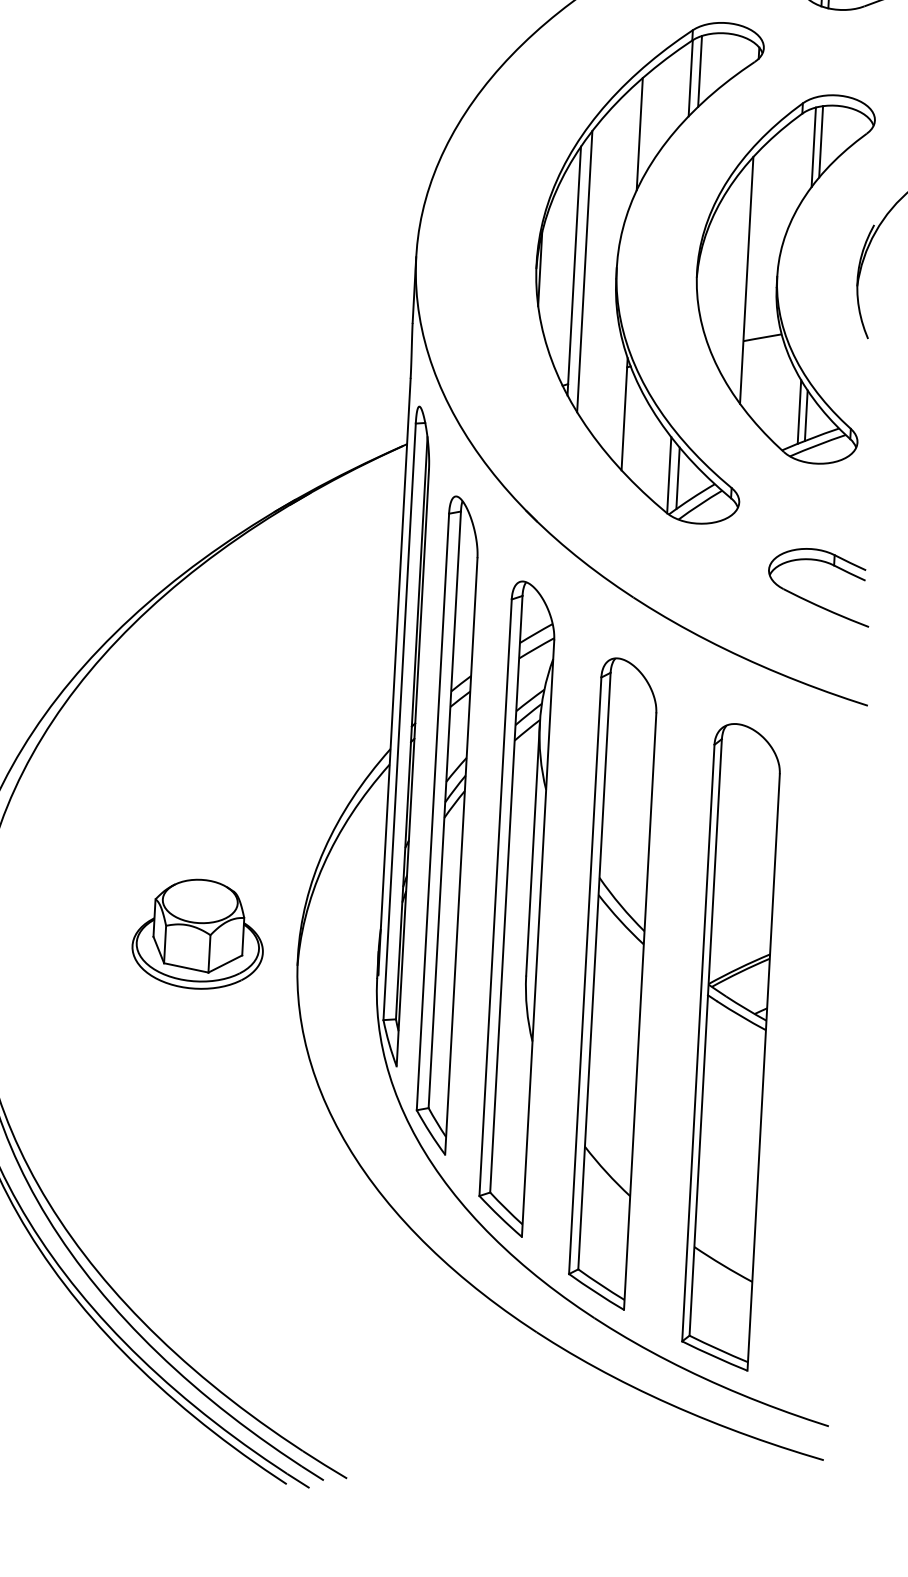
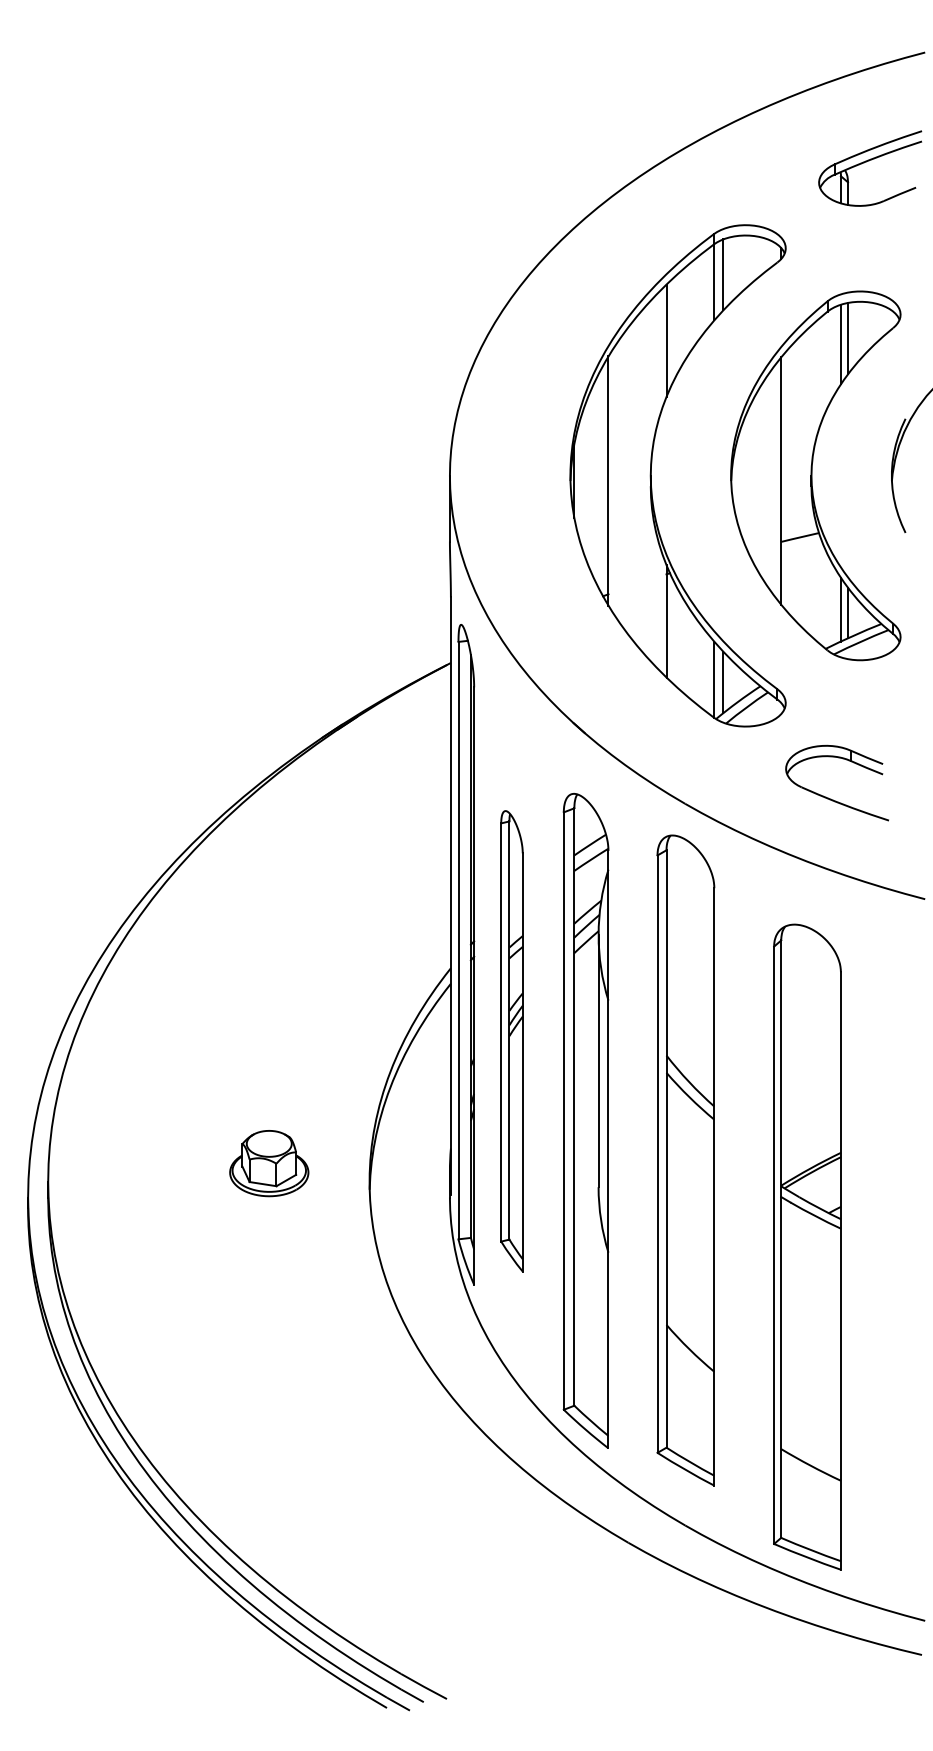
line: (585, 271) -> (619, 480), removed
part: (809, 600) -> (828, 797), moved
part: (447, 824) -> (511, 1040), size x0.7
part: (198, 934) -> (269, 1163), size x0.6
part: (612, 983) -> (685, 1160), moved

